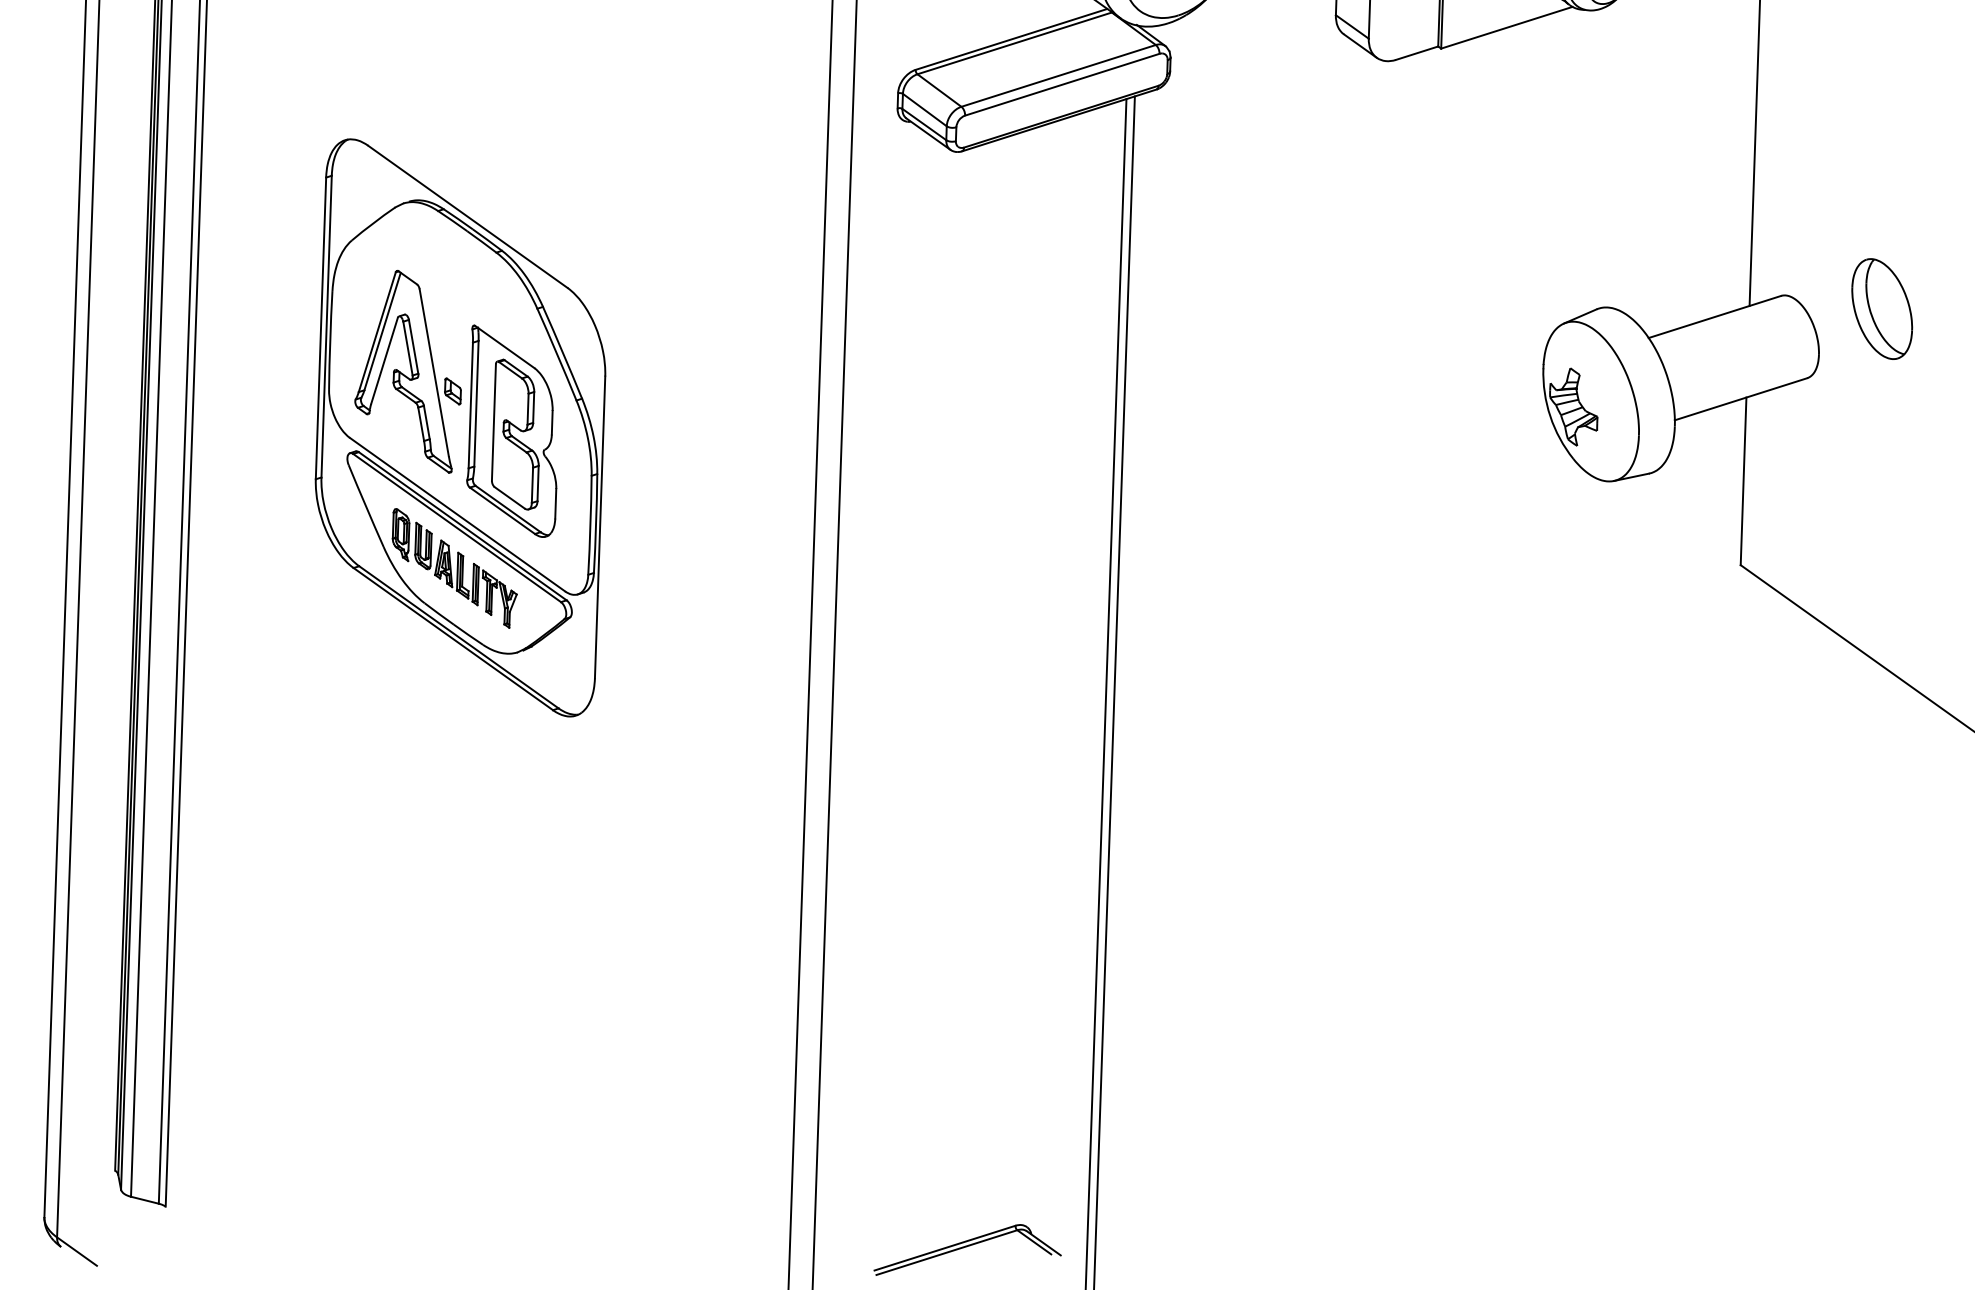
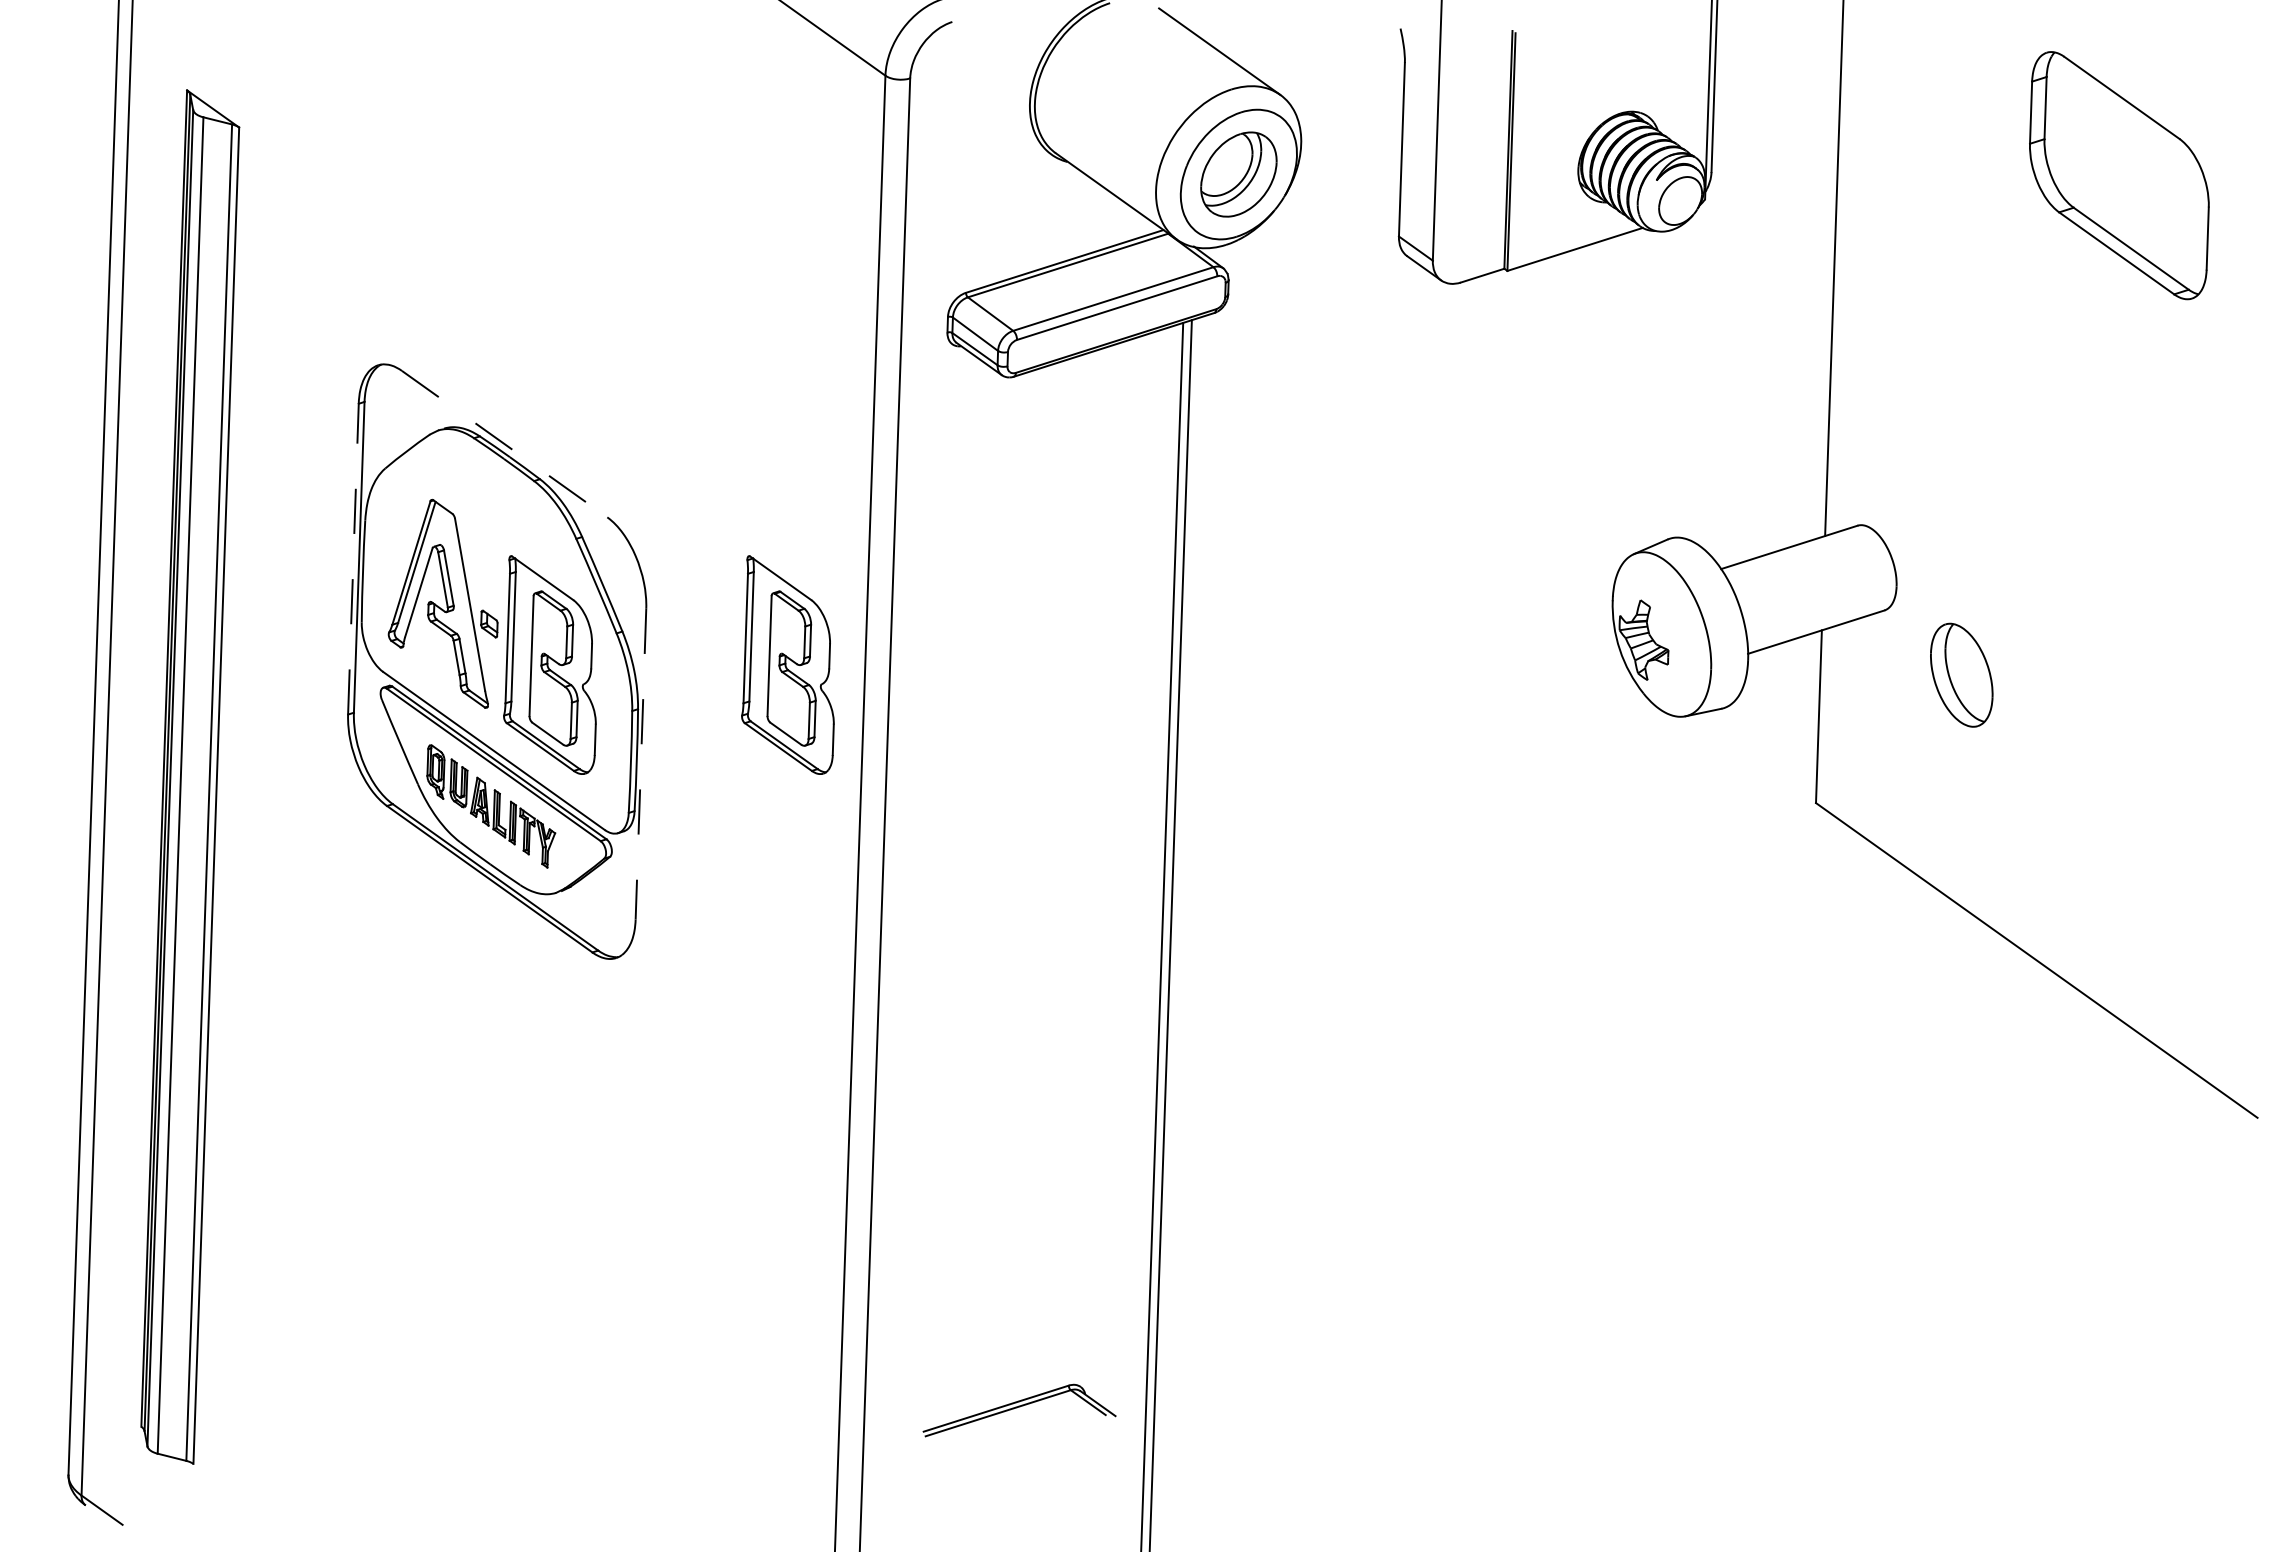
line: (468, 217) -> (505, 444), solid -> dashed
part: (1881, 308) -> (1961, 674), moved
line: (321, 327) -> (353, 558), solid -> dashed
part: (742, 430) -> (787, 664), added
line: (599, 527) -> (640, 764), solid -> dashed
part: (967, 1249) -> (1019, 1410), moved

